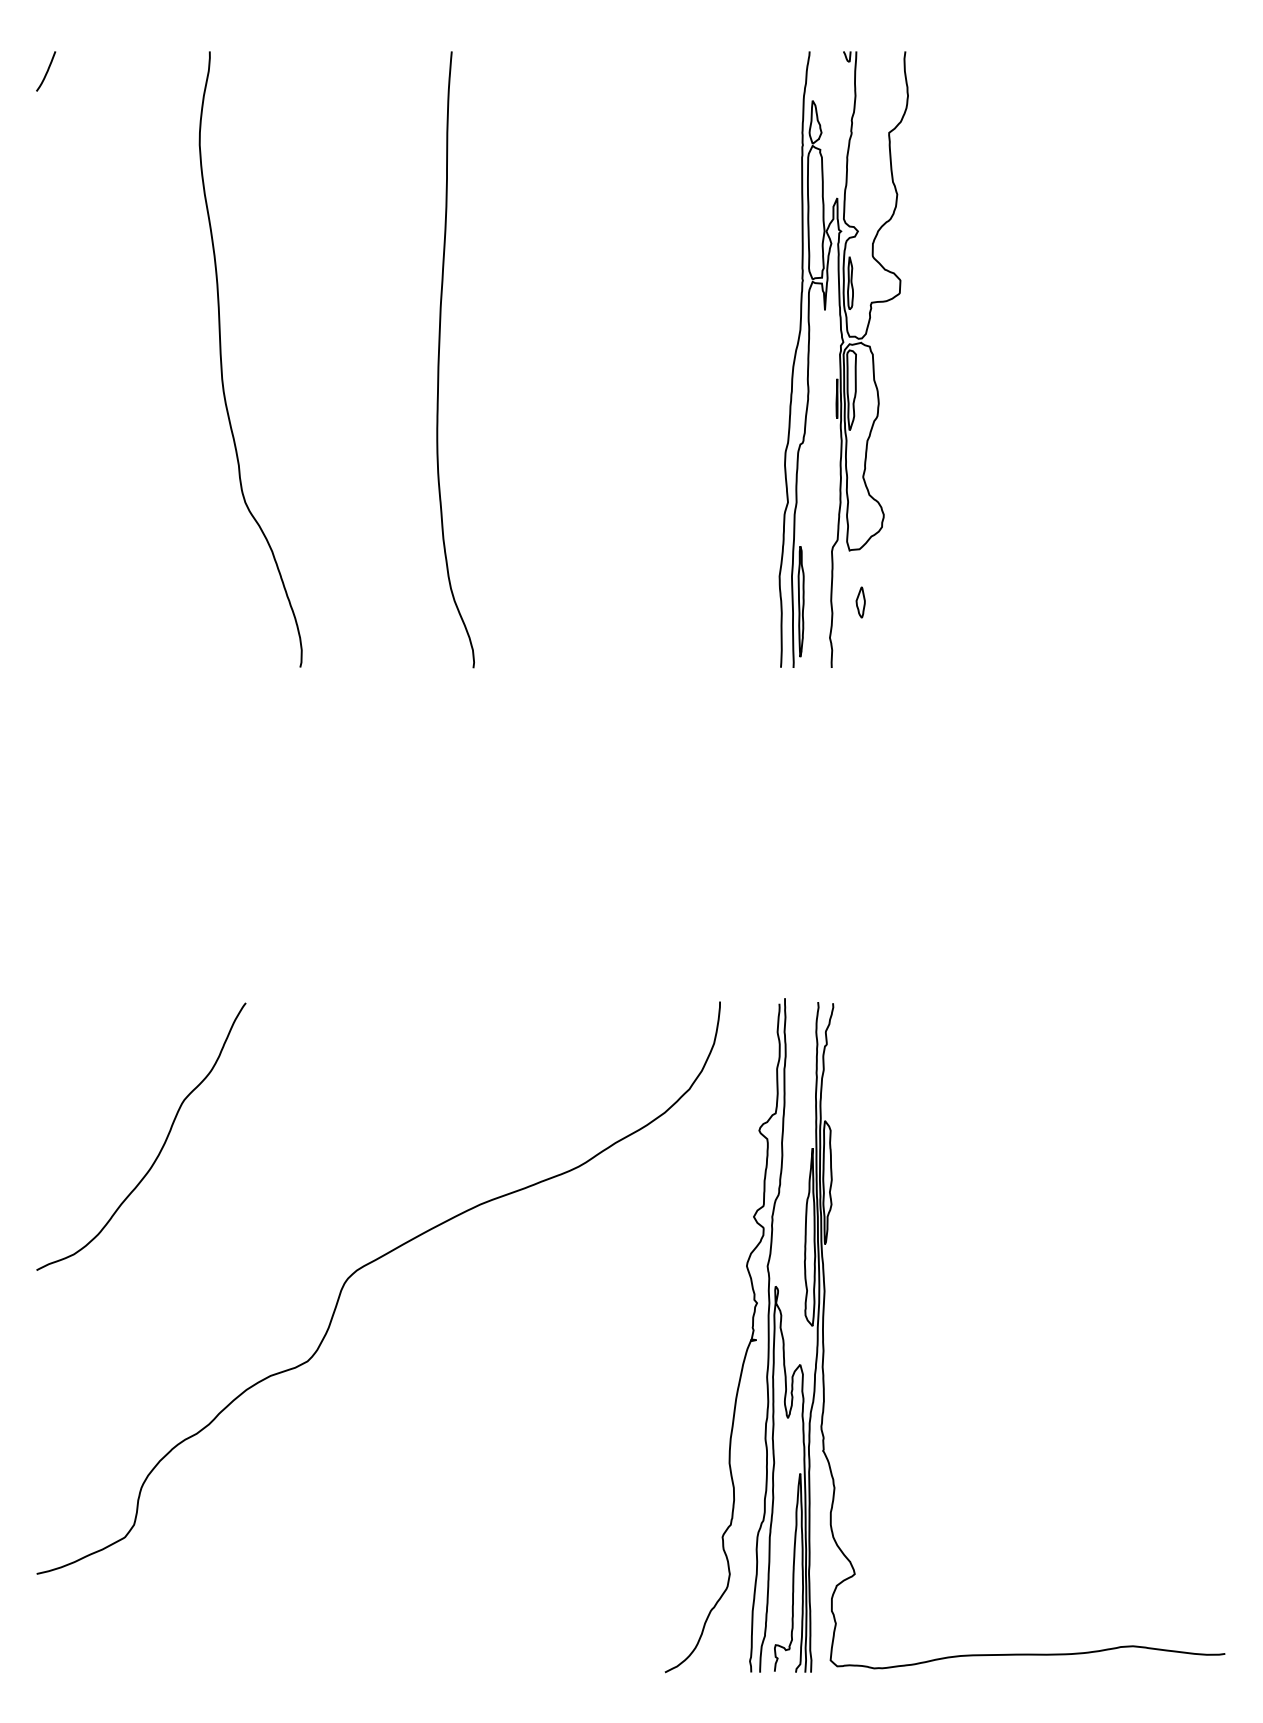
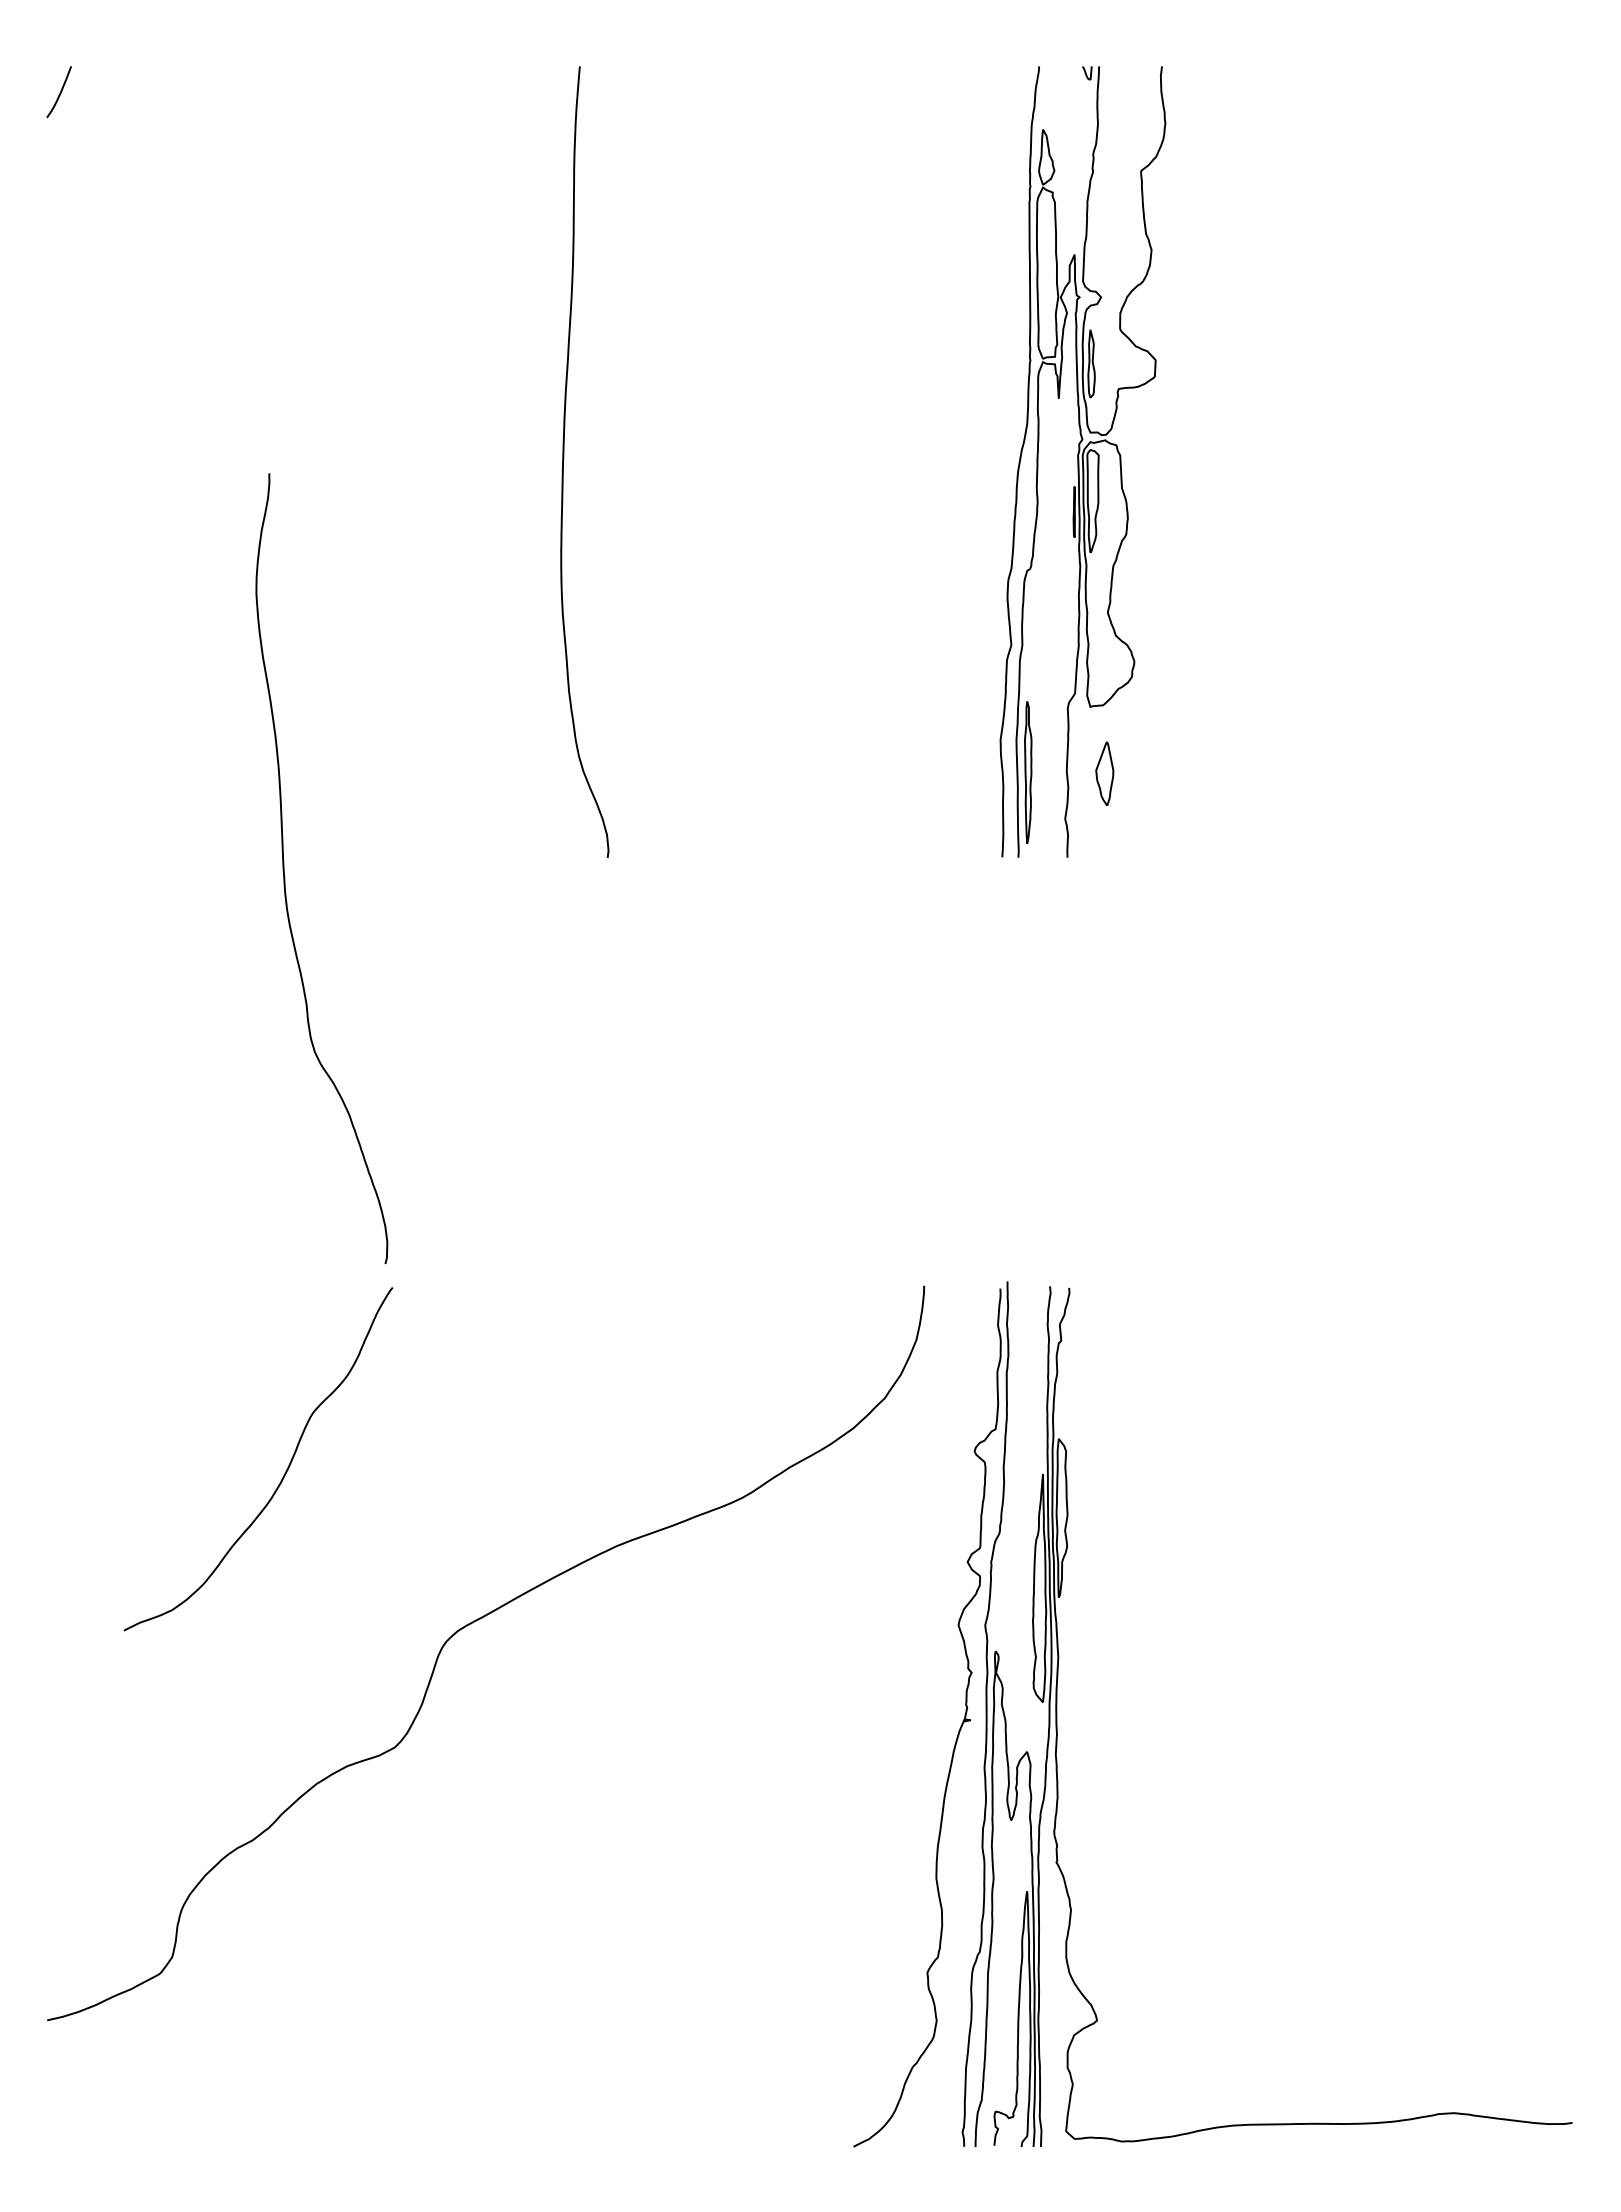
curve: (221, 359) -> (284, 868), moved
part: (860, 602) -> (1104, 773), size x1.6
curve: (161, 1147) -> (284, 1473), moved

